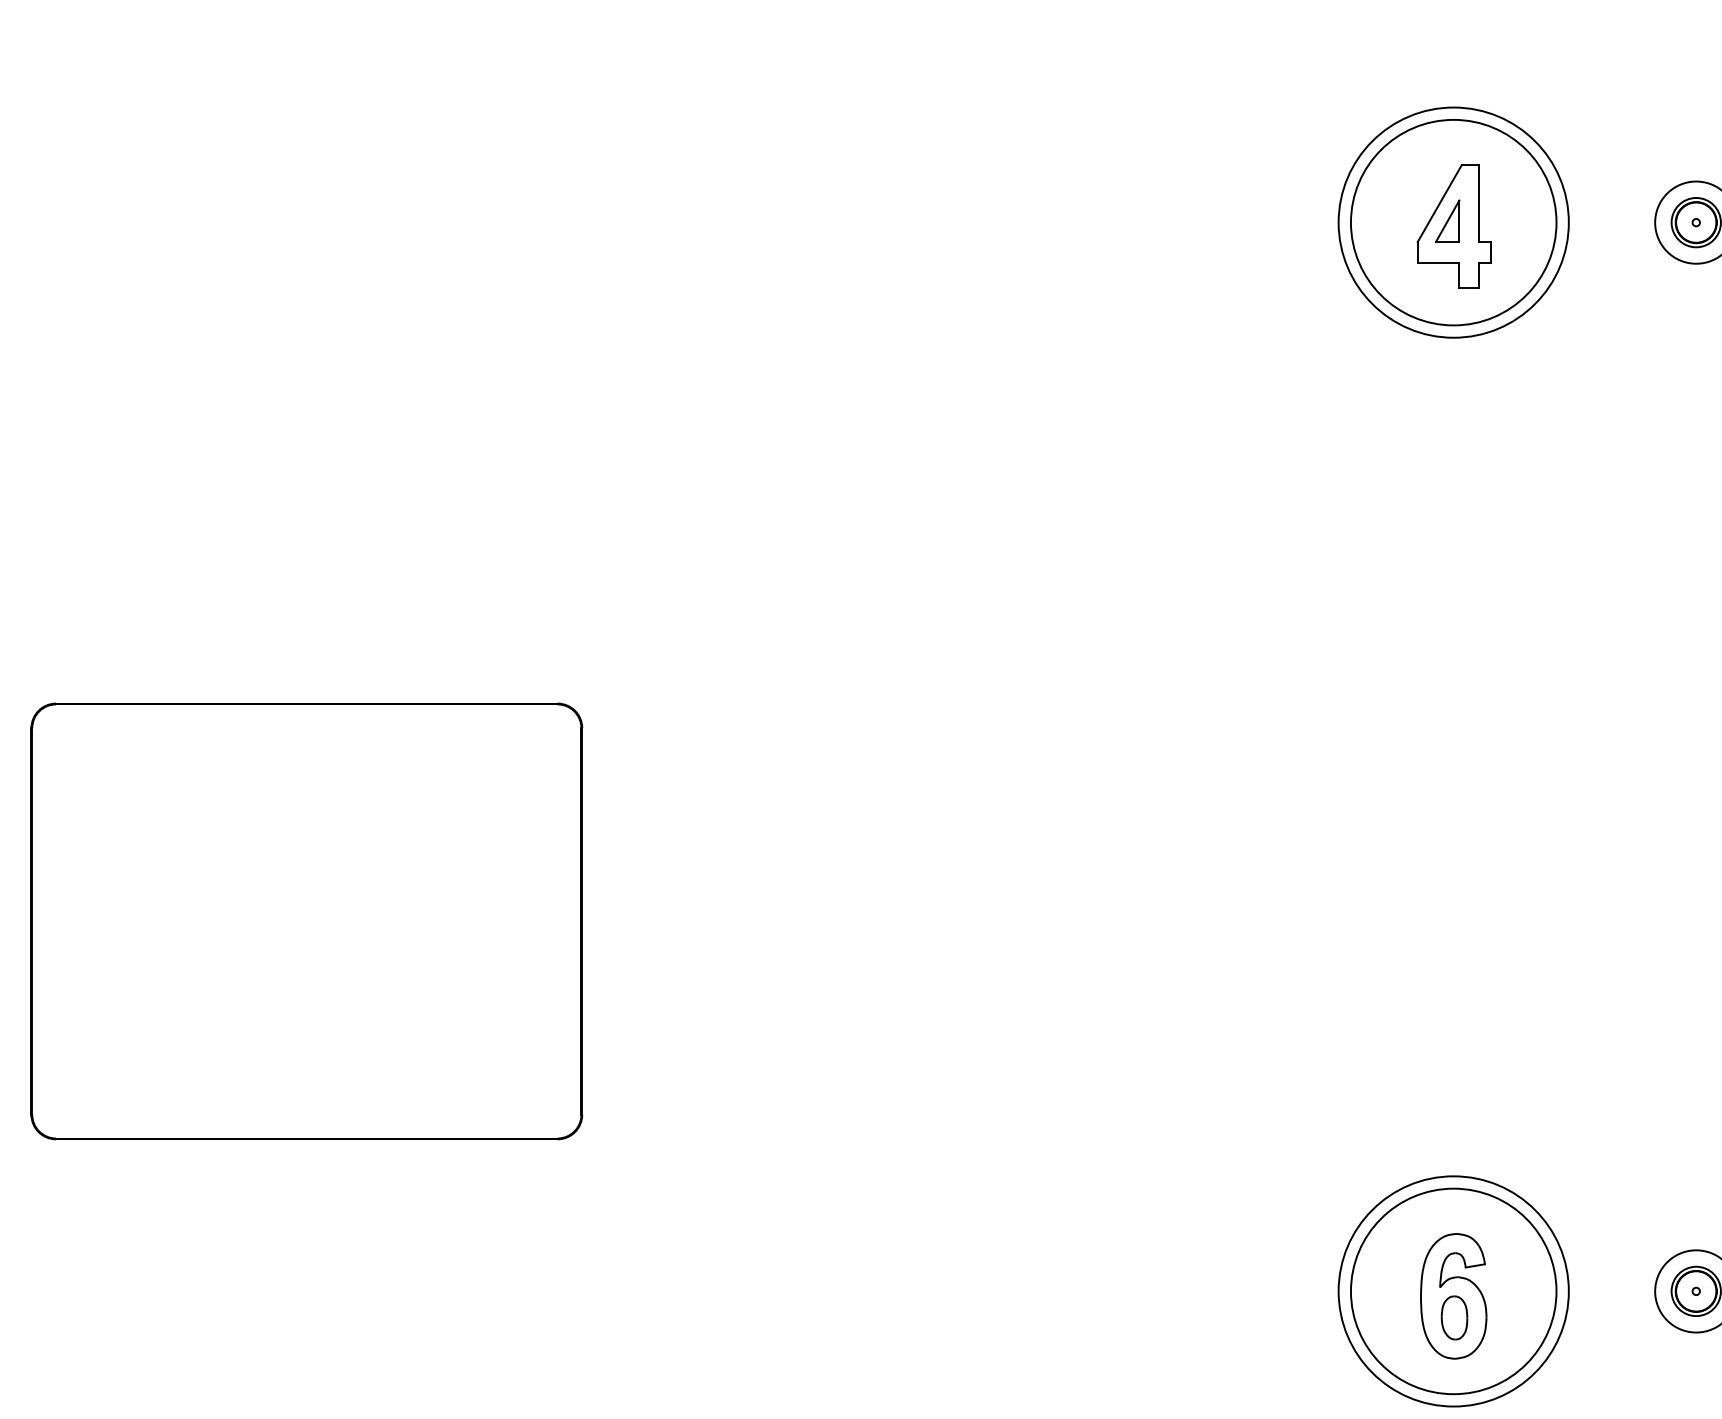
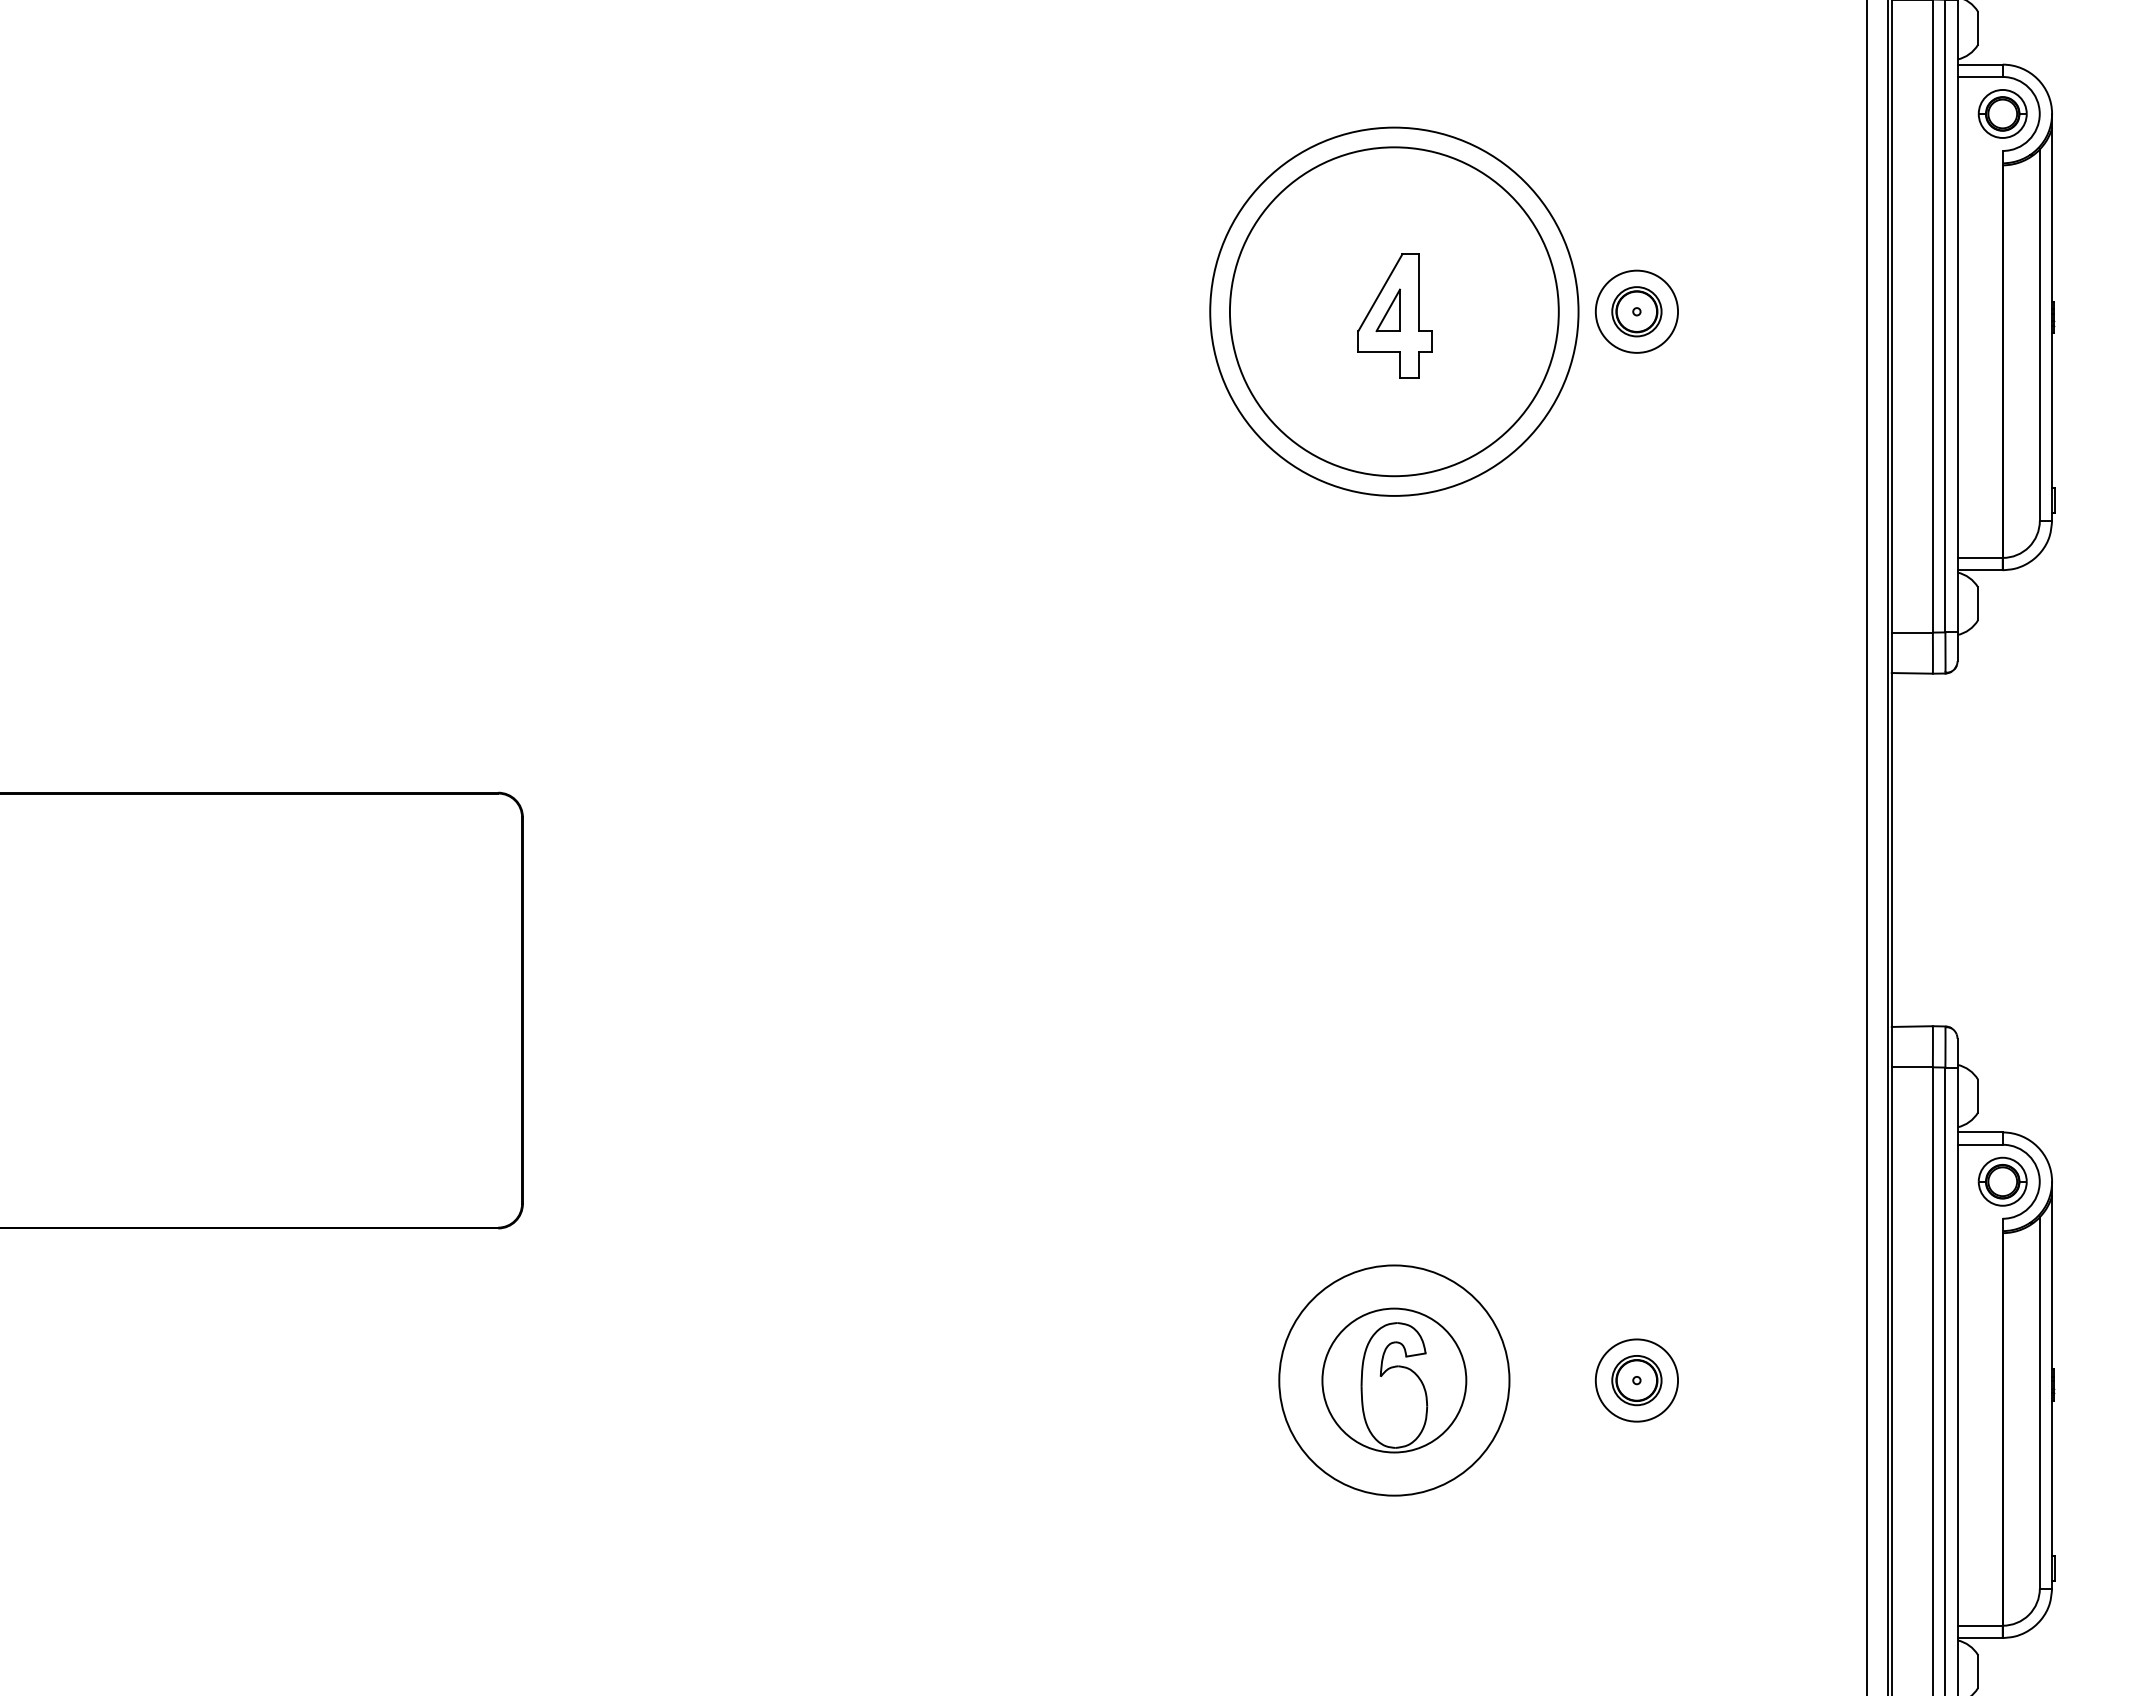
circle: (1453, 222) -> (1394, 311), size x1.6
circle: (1453, 222) -> (1394, 311), size x1.6
circle: (1453, 1291) -> (1394, 1380), size x0.7
part: (1453, 1317) -> (1394, 1406), removed

